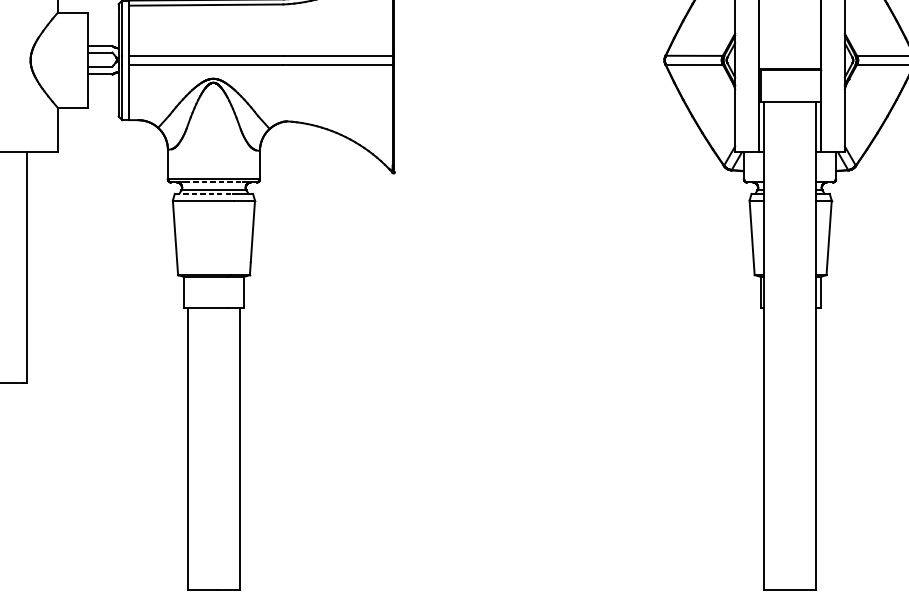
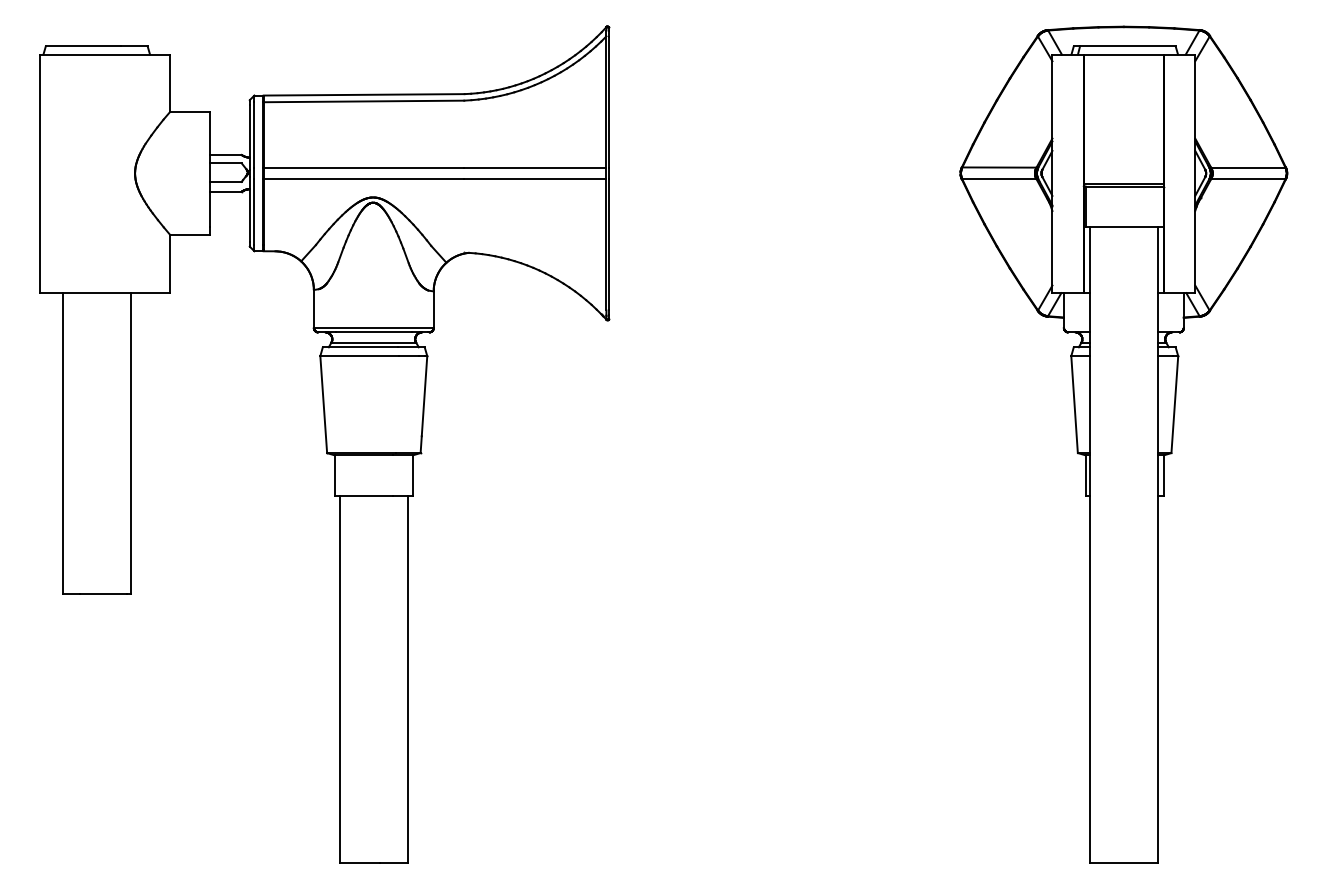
line: (213, 182) -> (373, 332), dashed -> solid
line: (203, 194) -> (360, 347), dashed -> solid

